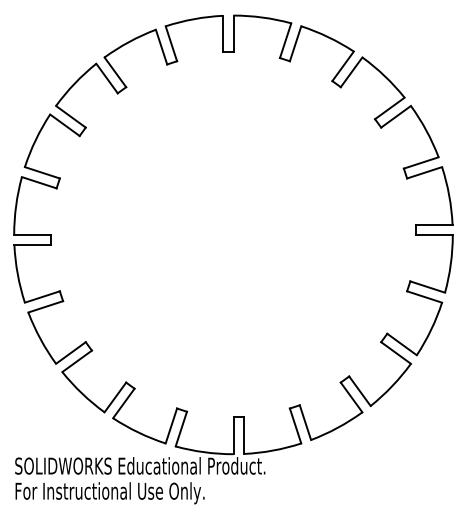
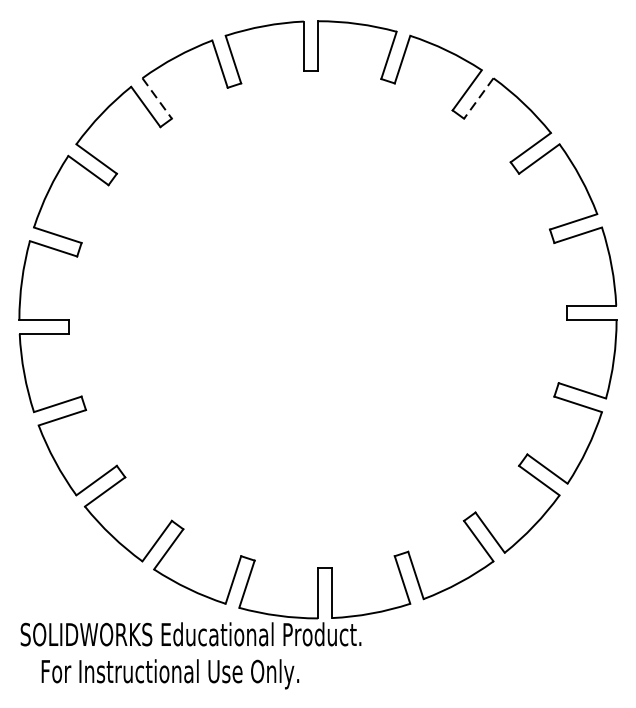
line: (115, 72) -> (157, 98), solid -> dashed
line: (351, 72) -> (478, 98), solid -> dashed
text: (109, 493) -> (169, 674), moved

